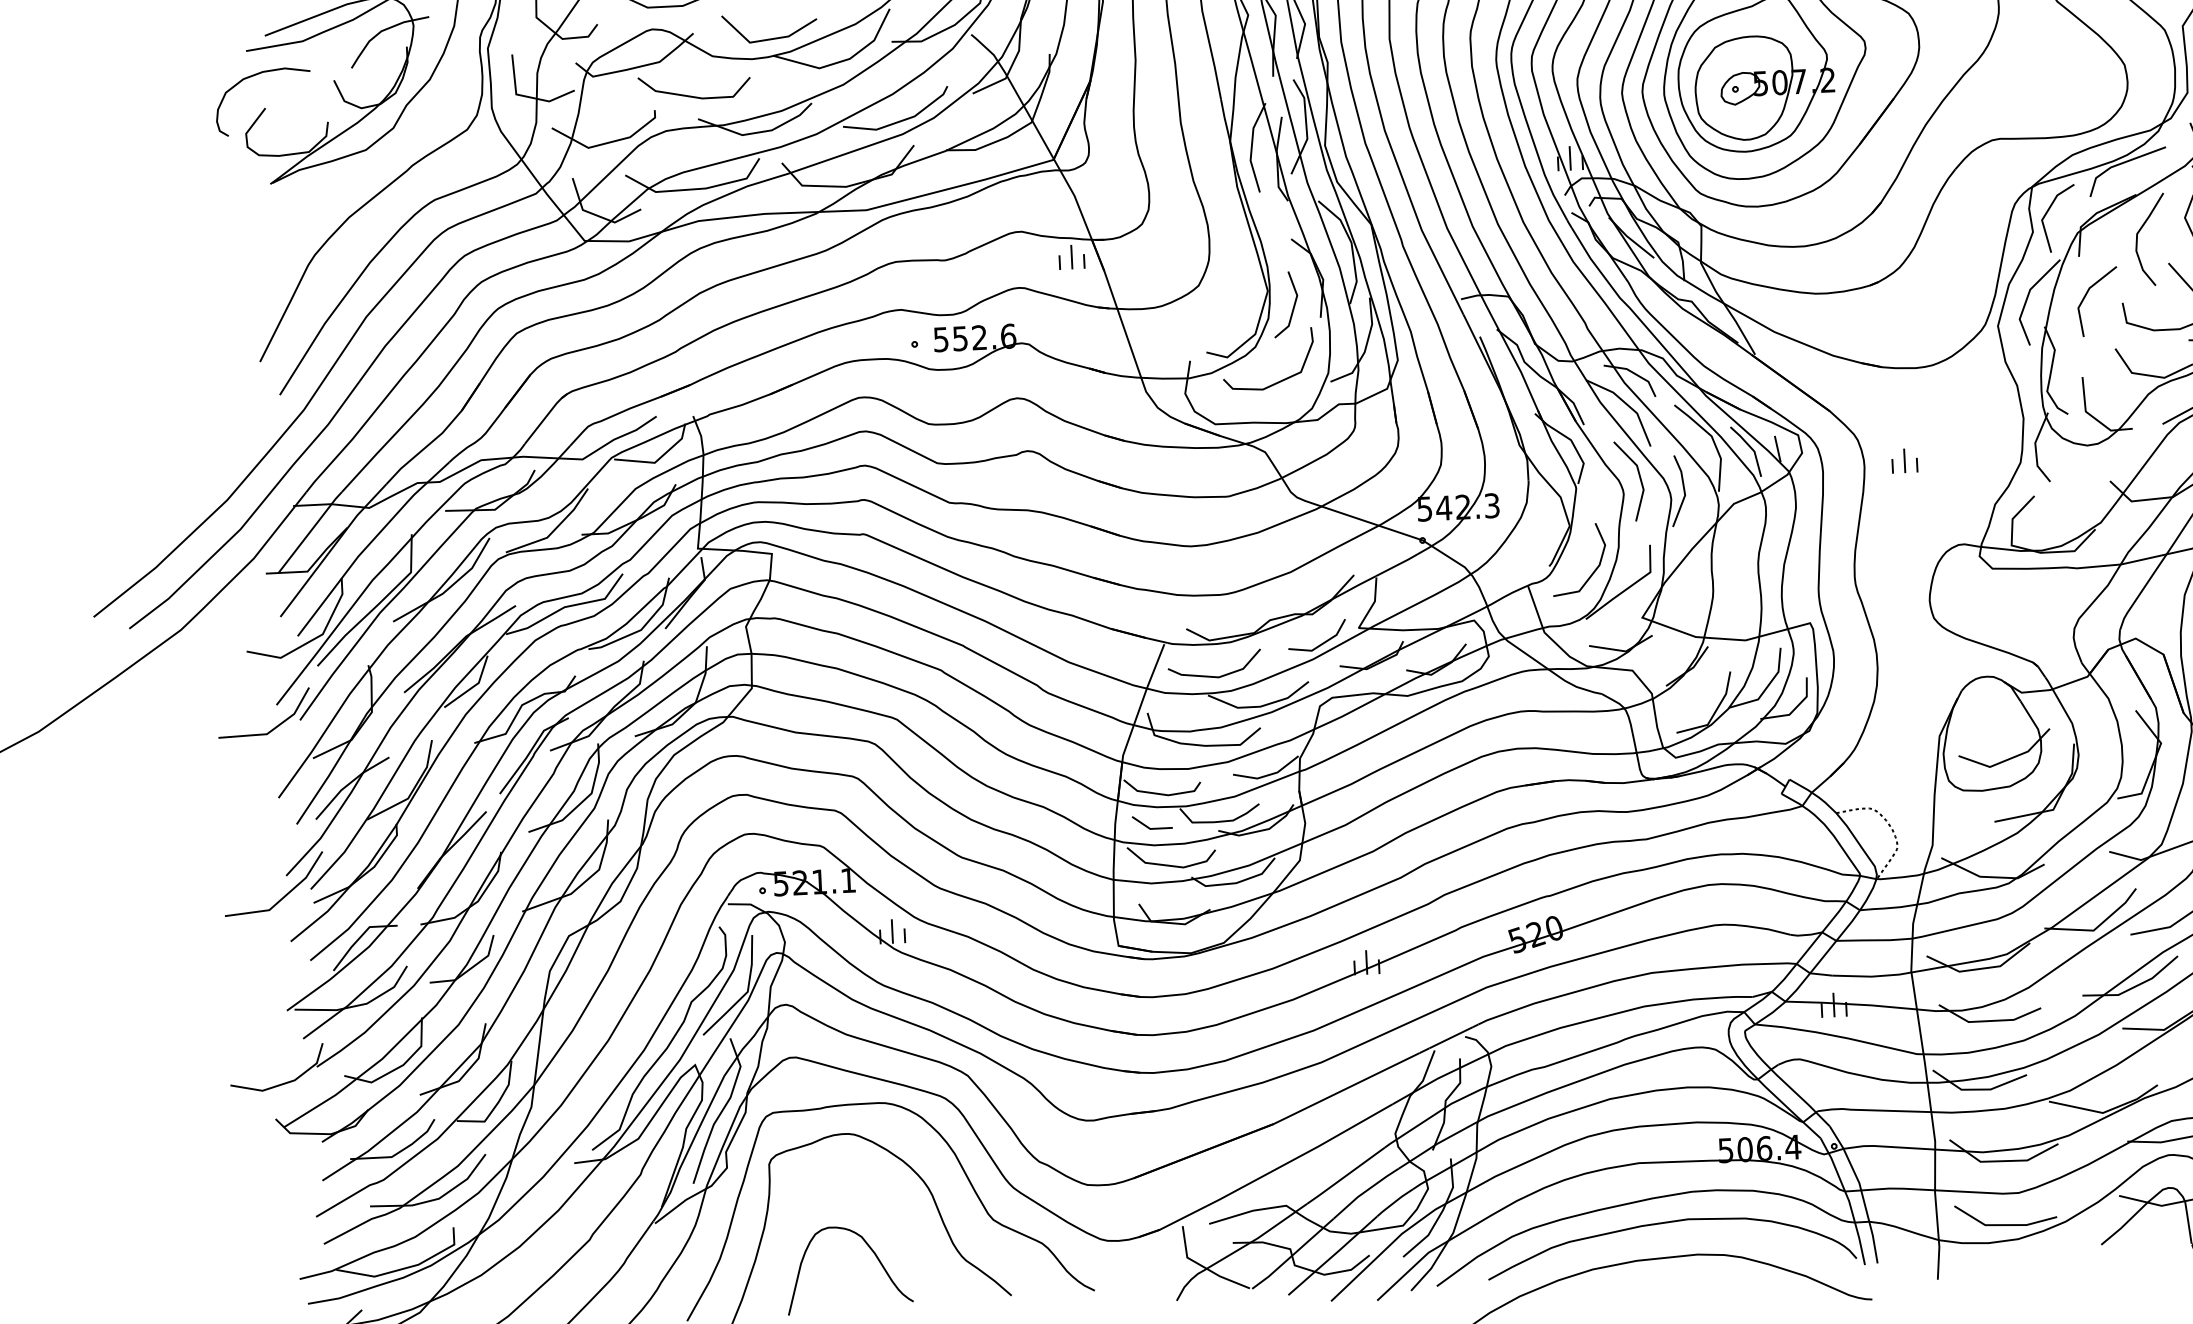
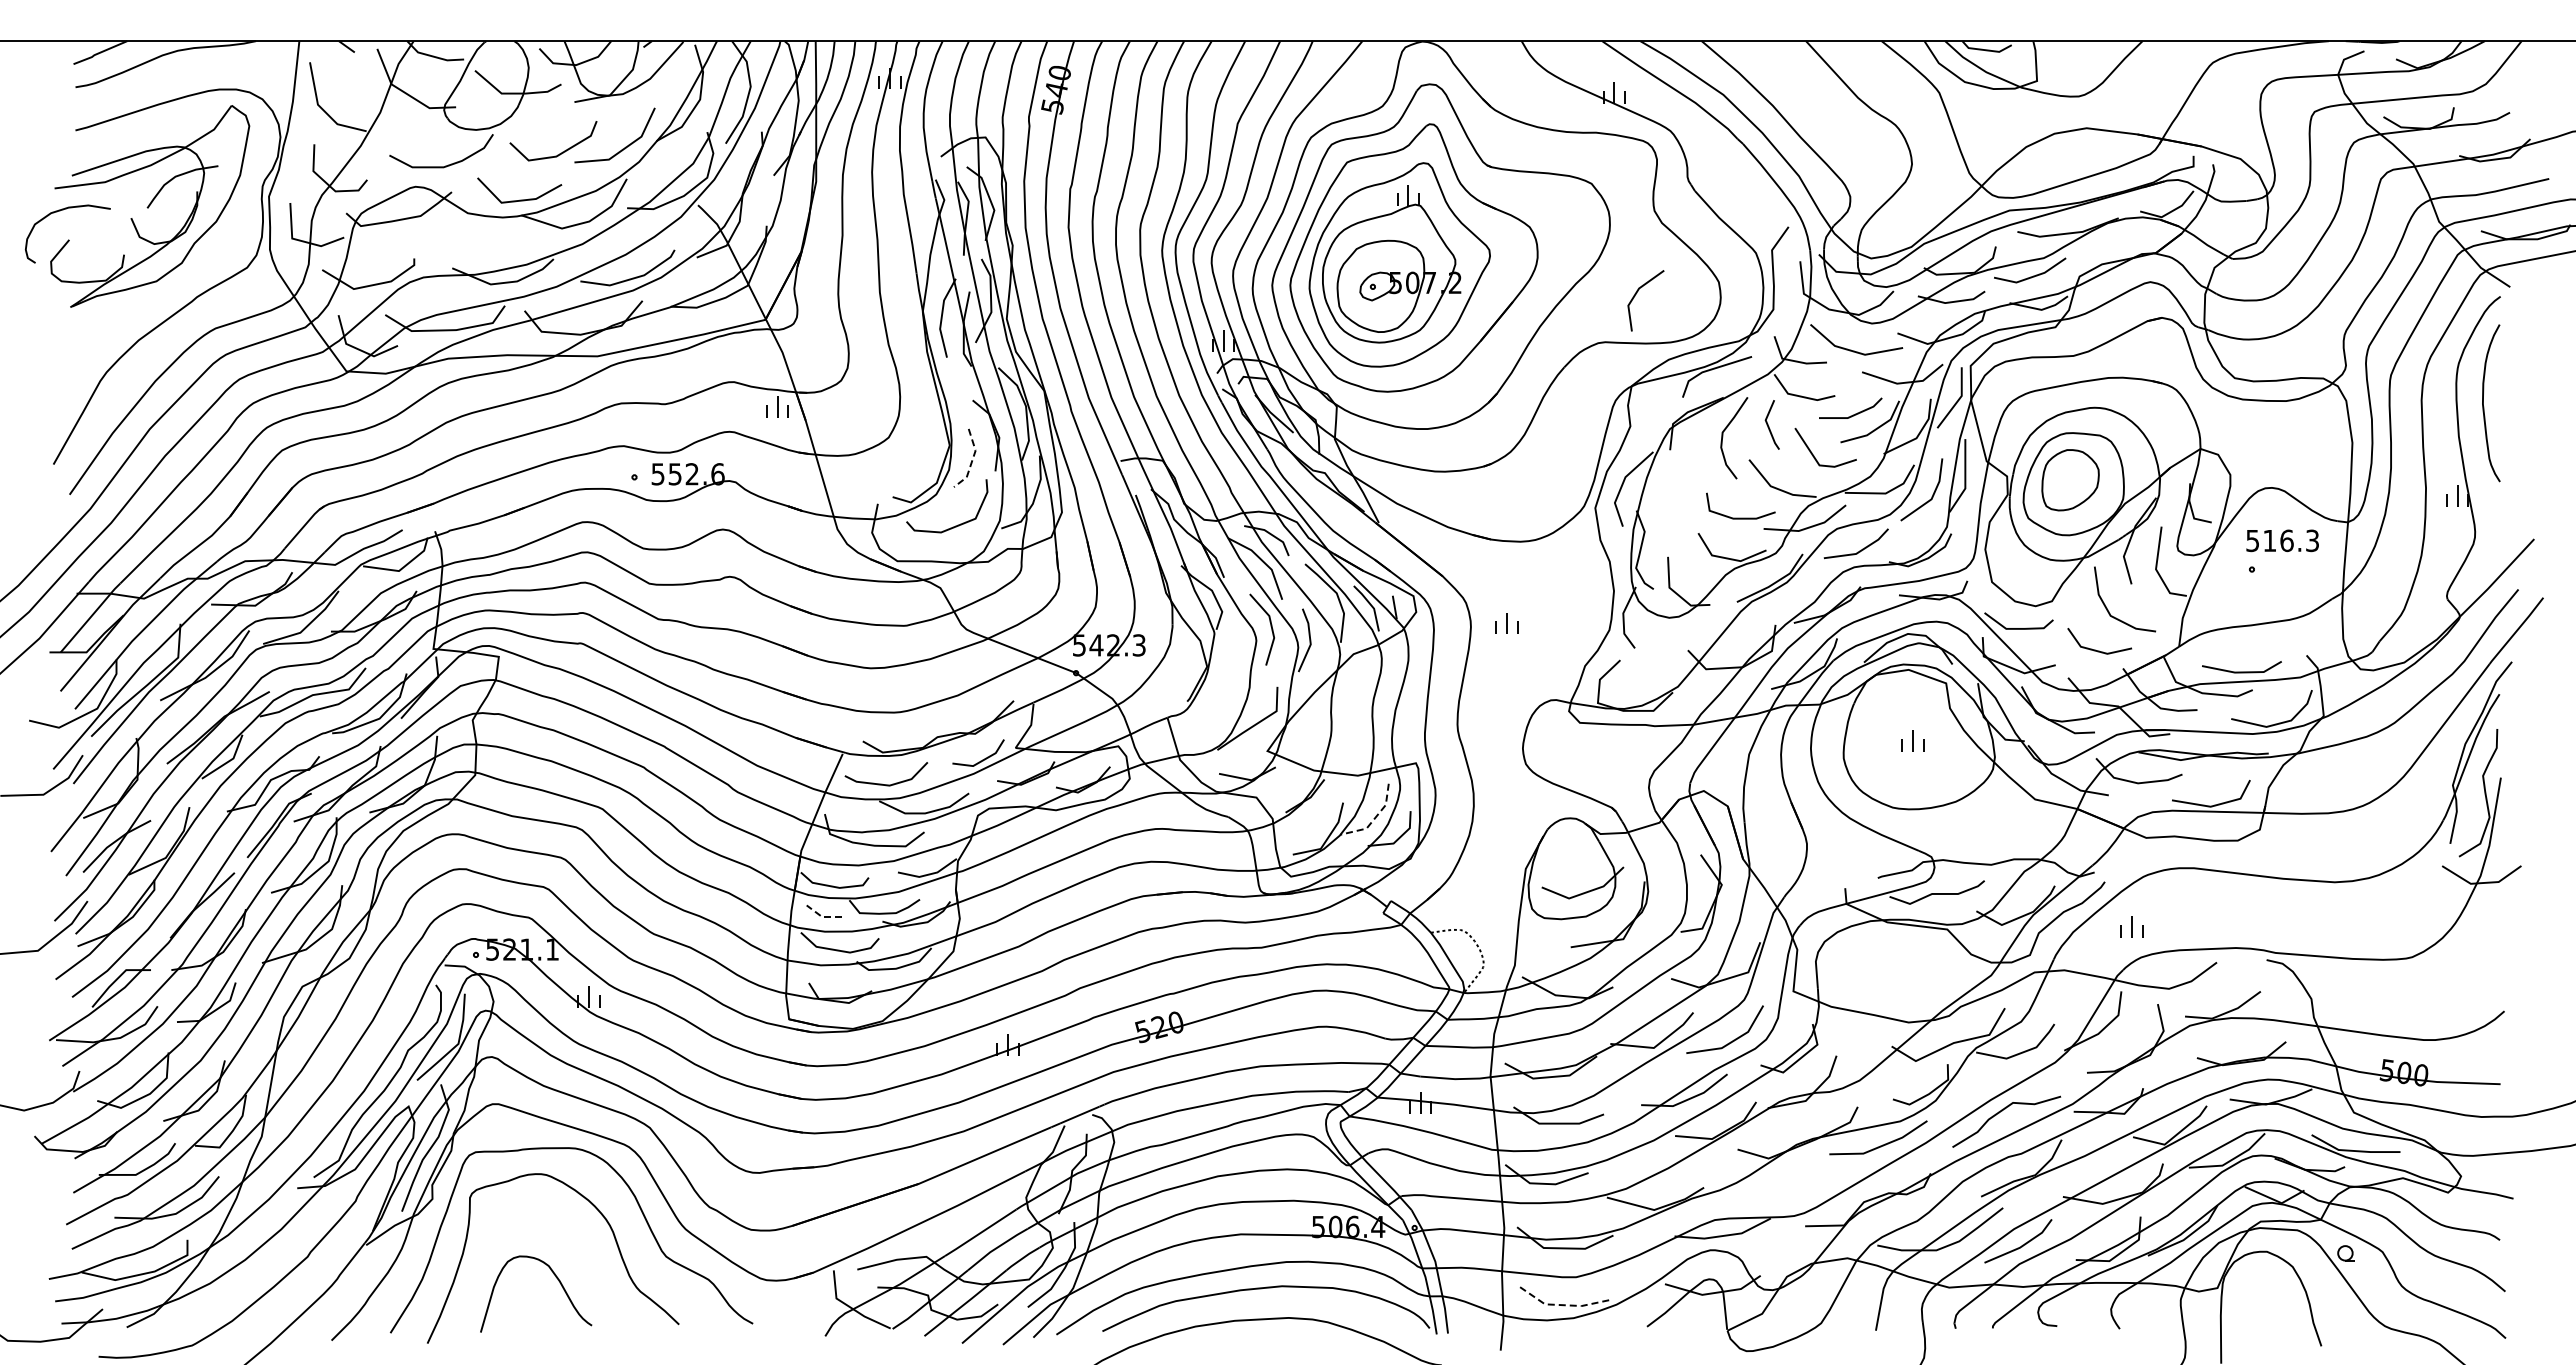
line: (694, 95) -> (450, 247), removed
line: (2050, 210) -> (1646, 407), removed
line: (2087, 293) -> (1637, 293), moved
line: (1293, 308) -> (971, 461), solid -> dashed
line: (1592, 572) -> (1225, 708), removed
line: (1766, 687) -> (1374, 818), solid -> dashed
line: (1150, 829) -> (822, 917), solid -> dashed
line: (2002, 1225) -> (1560, 1305), solid -> dashed

